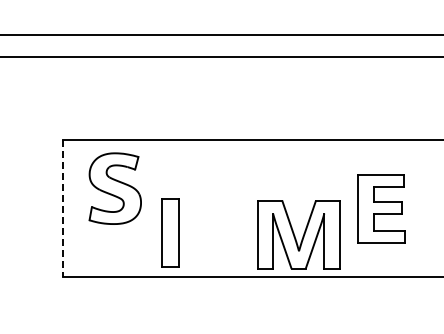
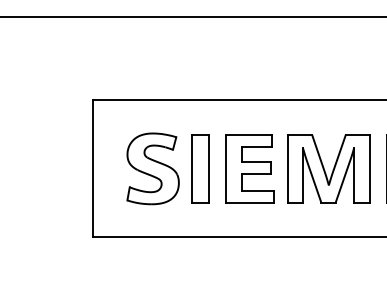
part: (114, 188) -> (152, 168), moved
line: (63, 208) -> (93, 168), dashed -> solid
part: (219, 208) -> (249, 168), added
part: (170, 232) -> (200, 168), moved
part: (298, 234) -> (328, 168), moved

